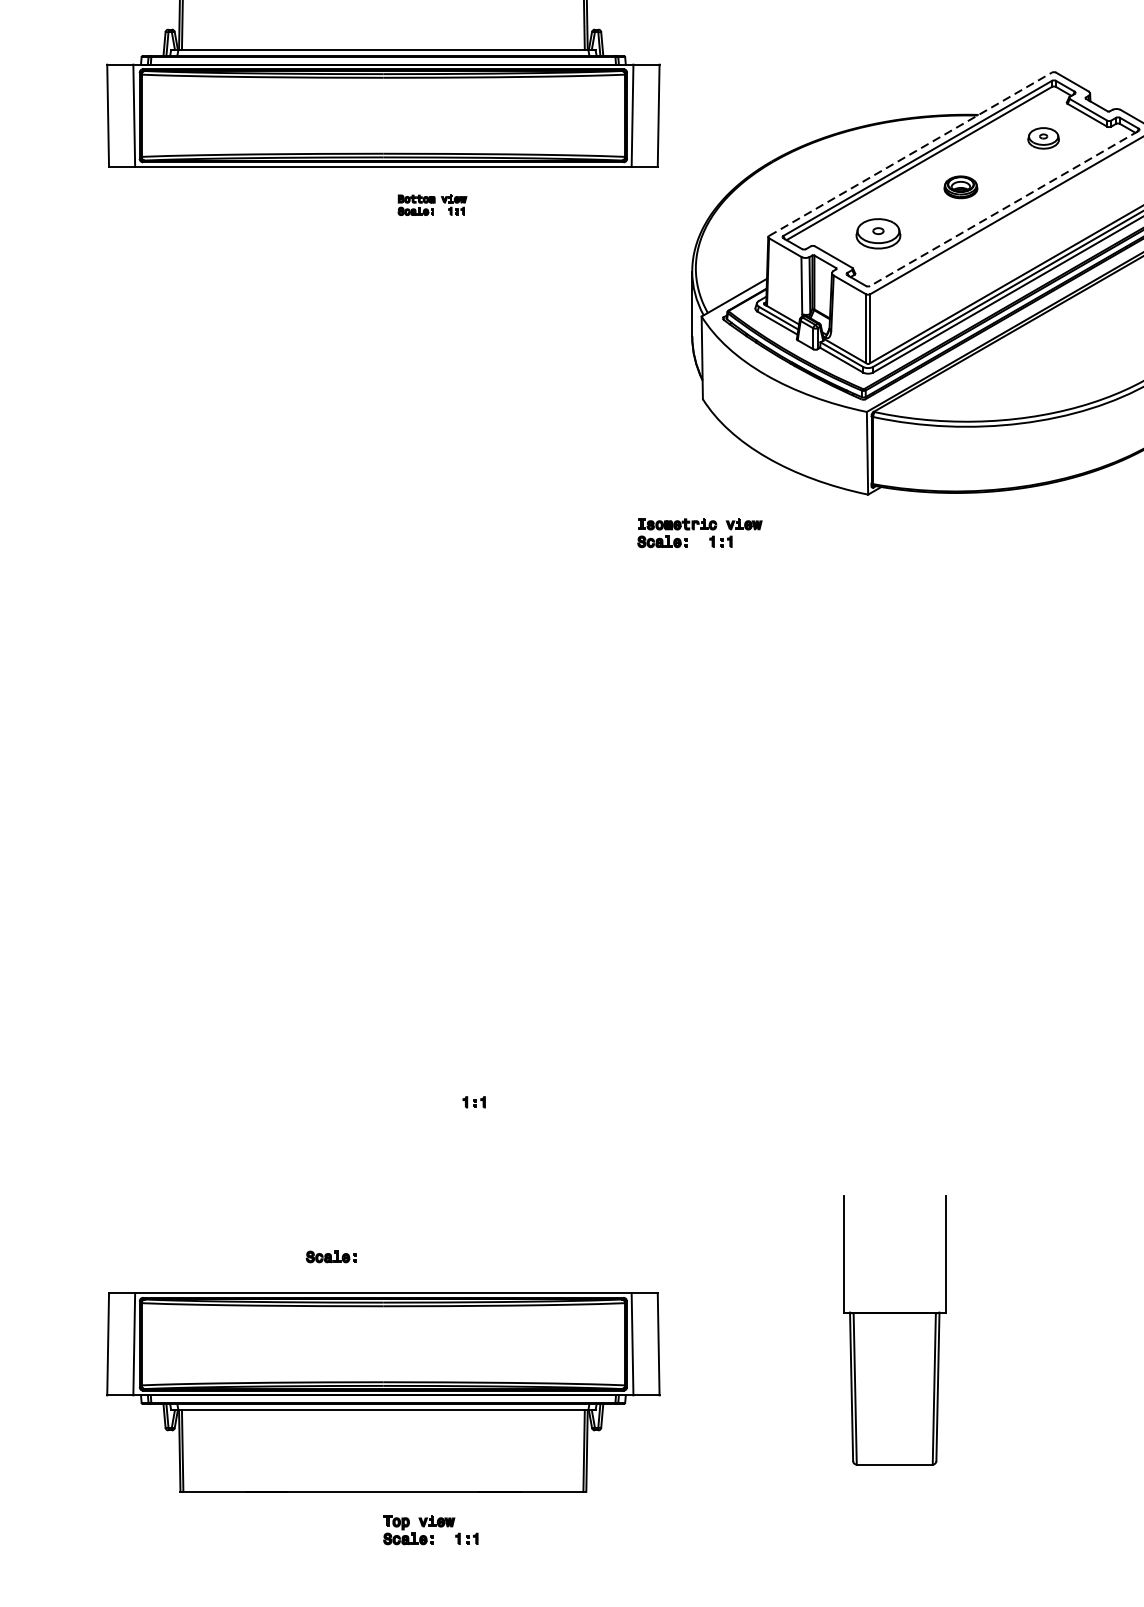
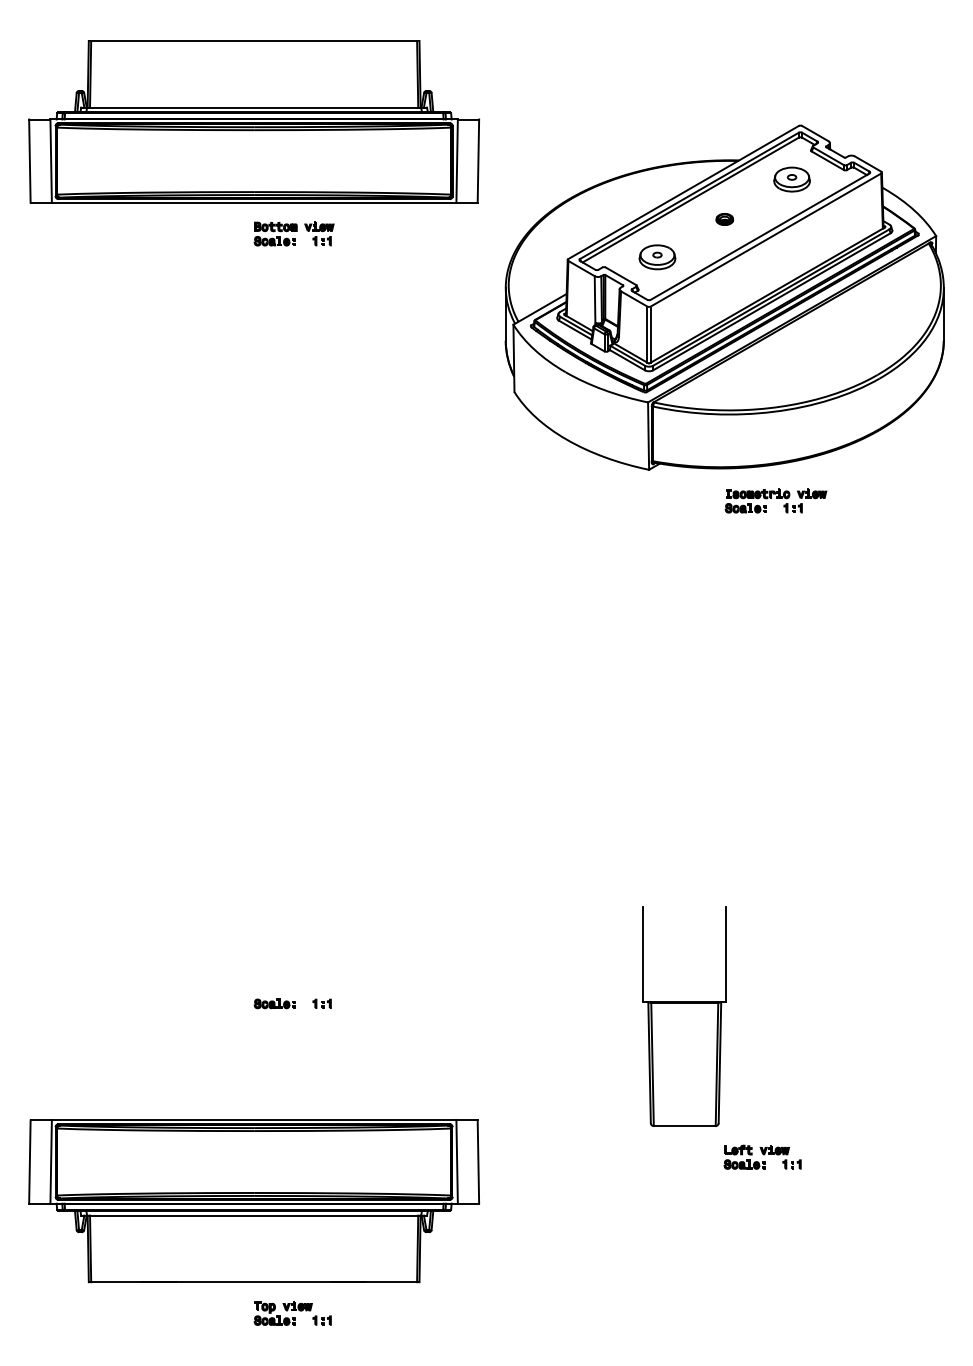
part: (1042, 138) -> (791, 179), size x1.43
line: (911, 154) -> (684, 192), dashed -> solid
part: (960, 187) -> (724, 219), size x0.62
part: (431, 204) -> (293, 233), size x1.43
line: (1003, 208) -> (759, 236), dashed -> solid
part: (699, 532) -> (775, 500), moved
part: (473, 1101) -> (321, 1003), moved
part: (331, 1256) -> (274, 1003), moved
part: (894, 1330) -> (684, 1016), moved
part: (1007, 1337) -> (762, 1156), added

